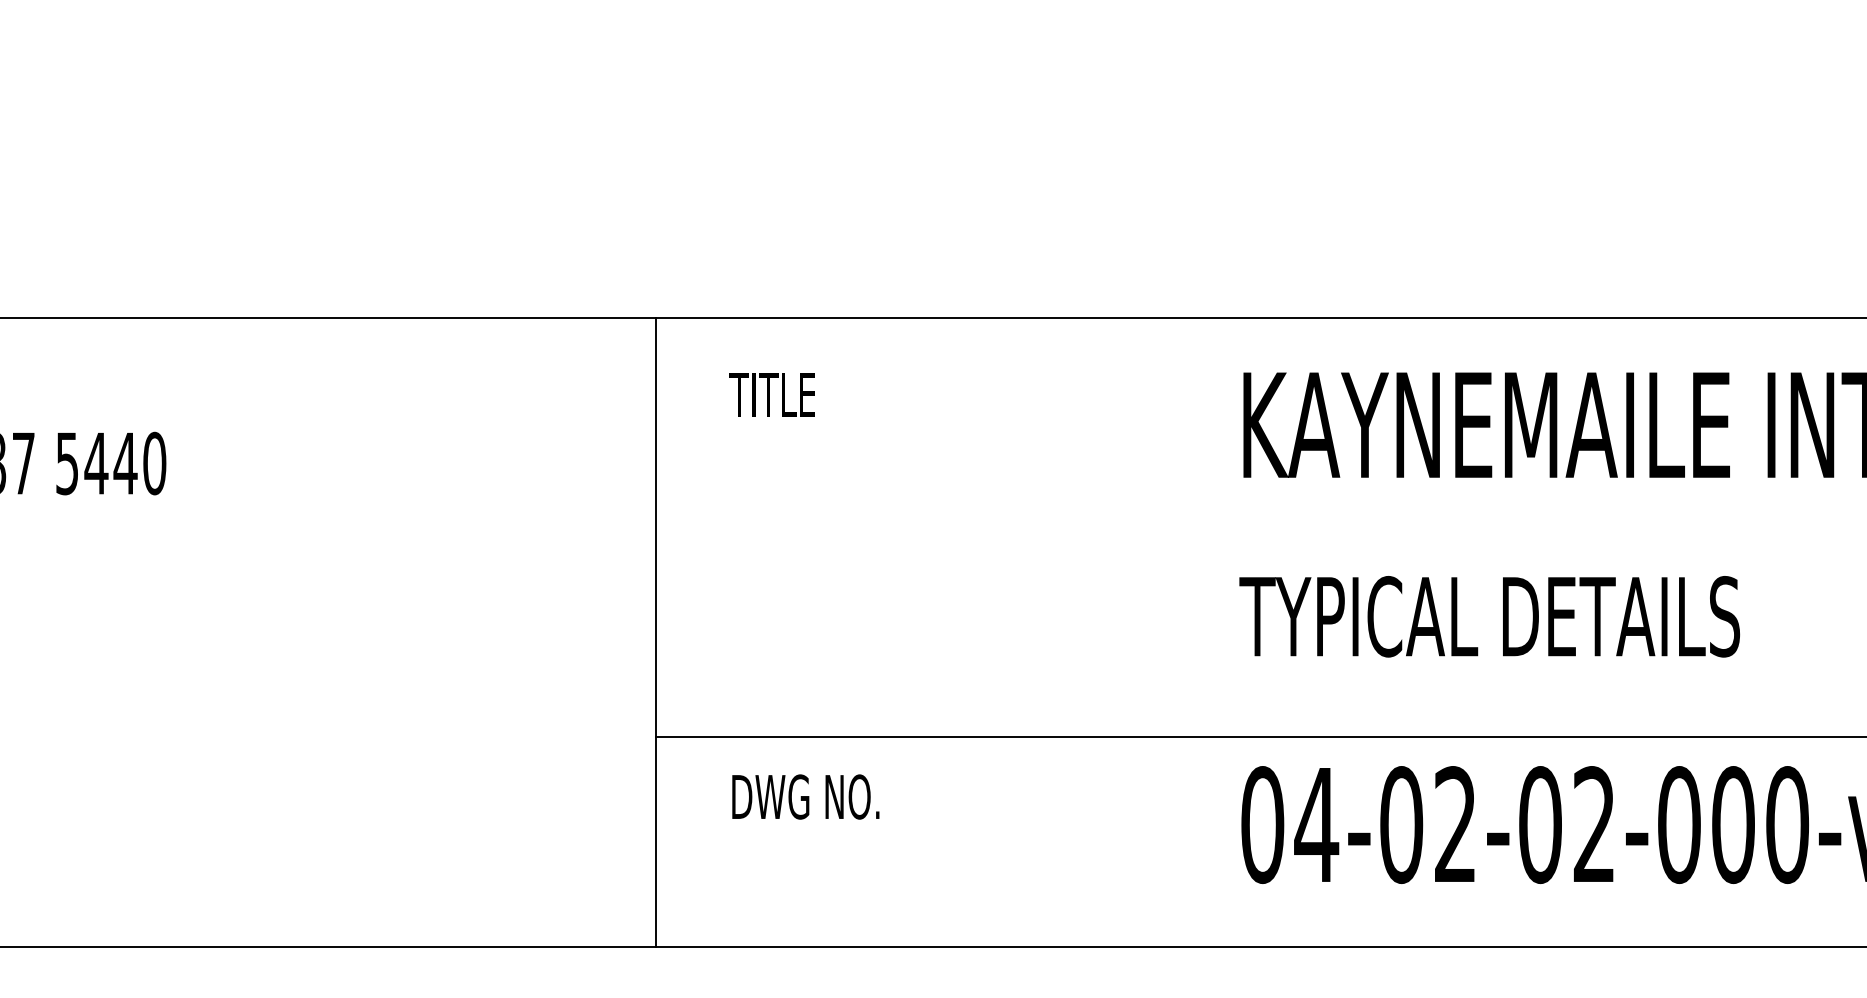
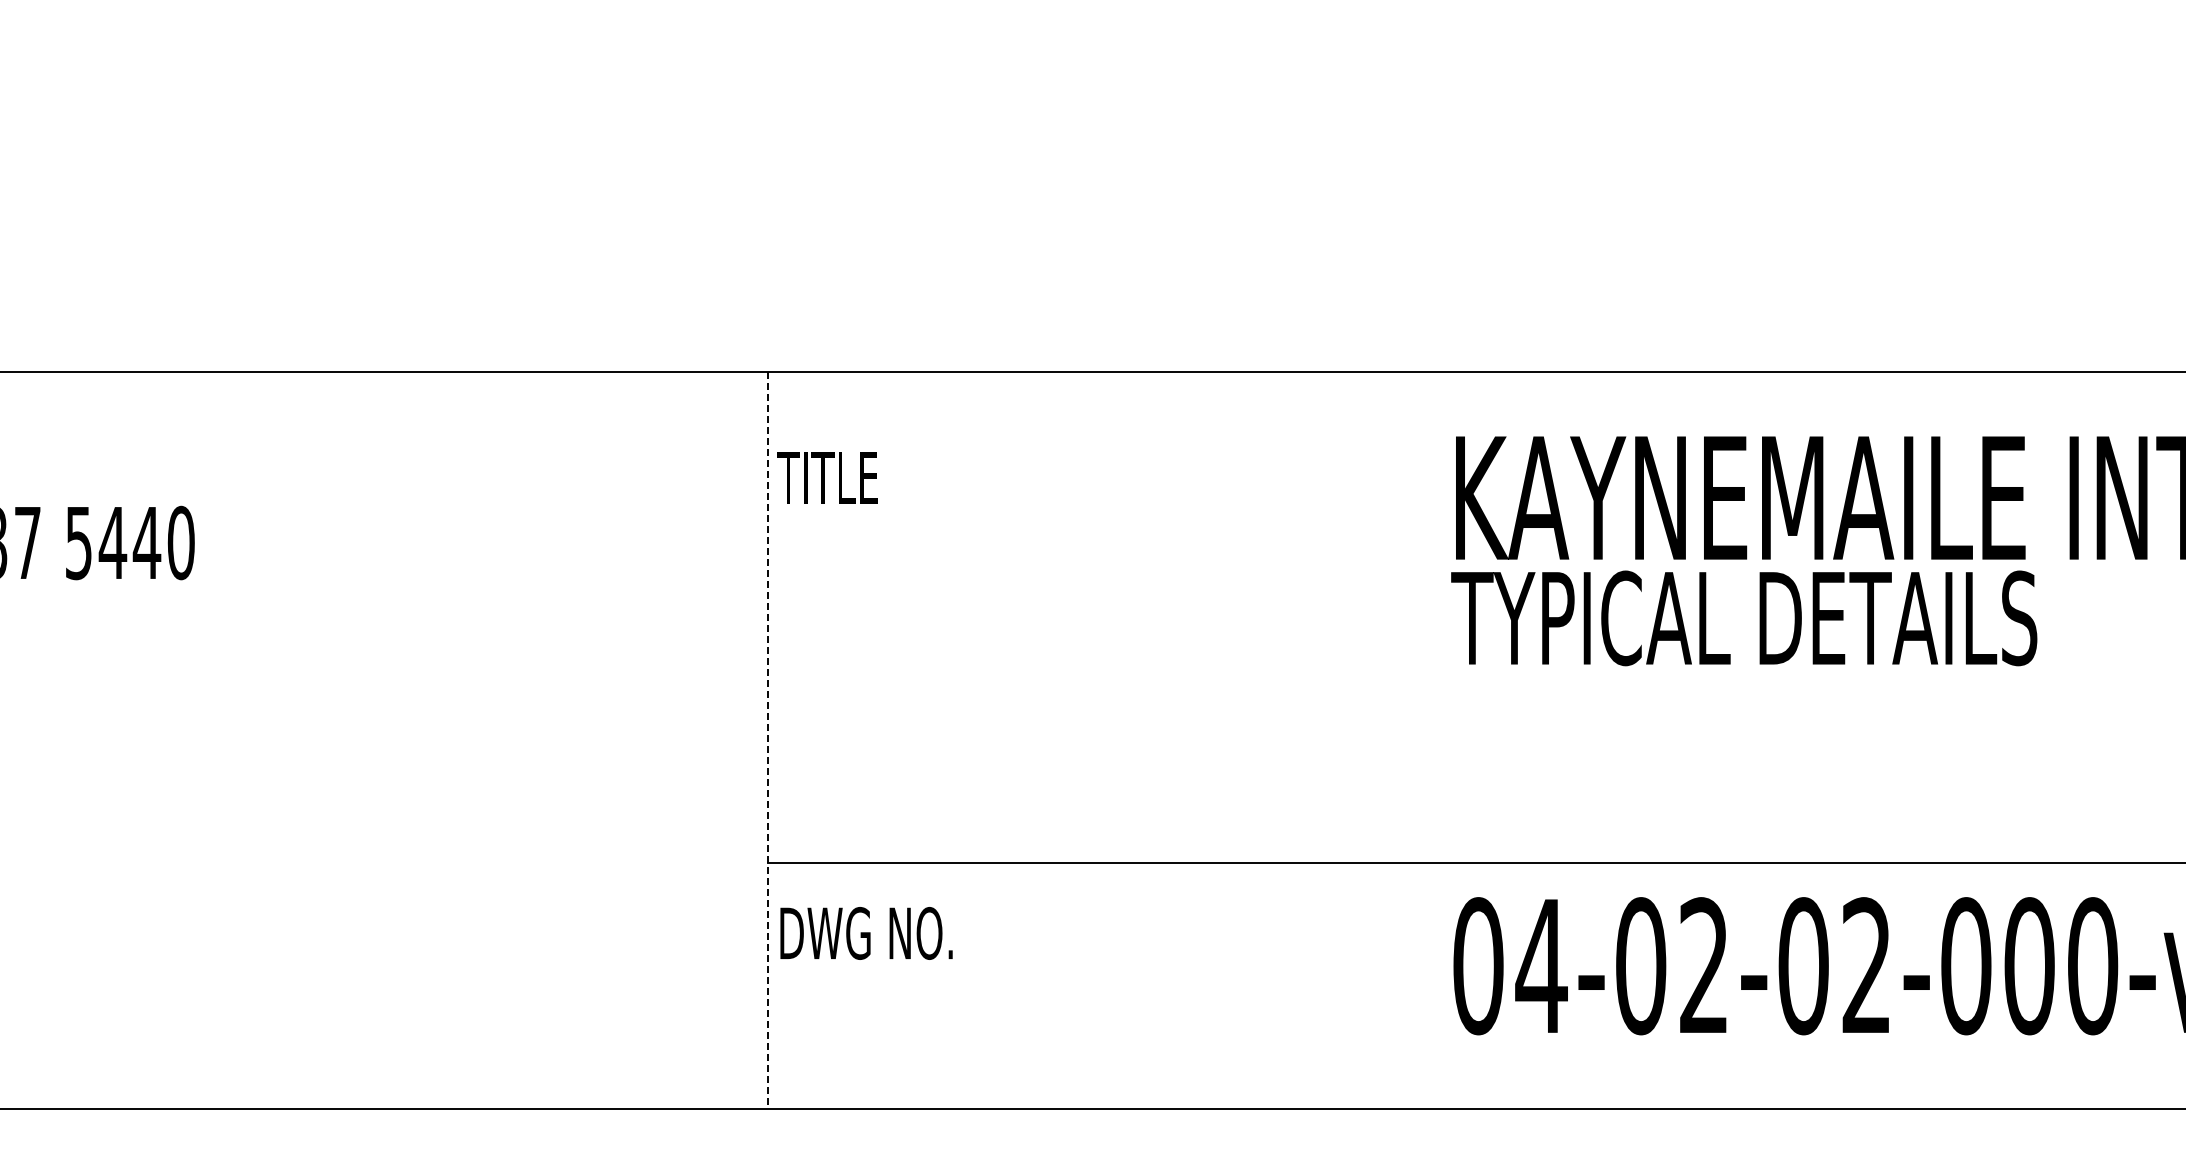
text: (772, 394) -> (827, 477), moved
text: (1489, 616) -> (1744, 618), moved
line: (656, 633) -> (768, 741), solid -> dashed
text: (805, 797) -> (866, 933), moved

